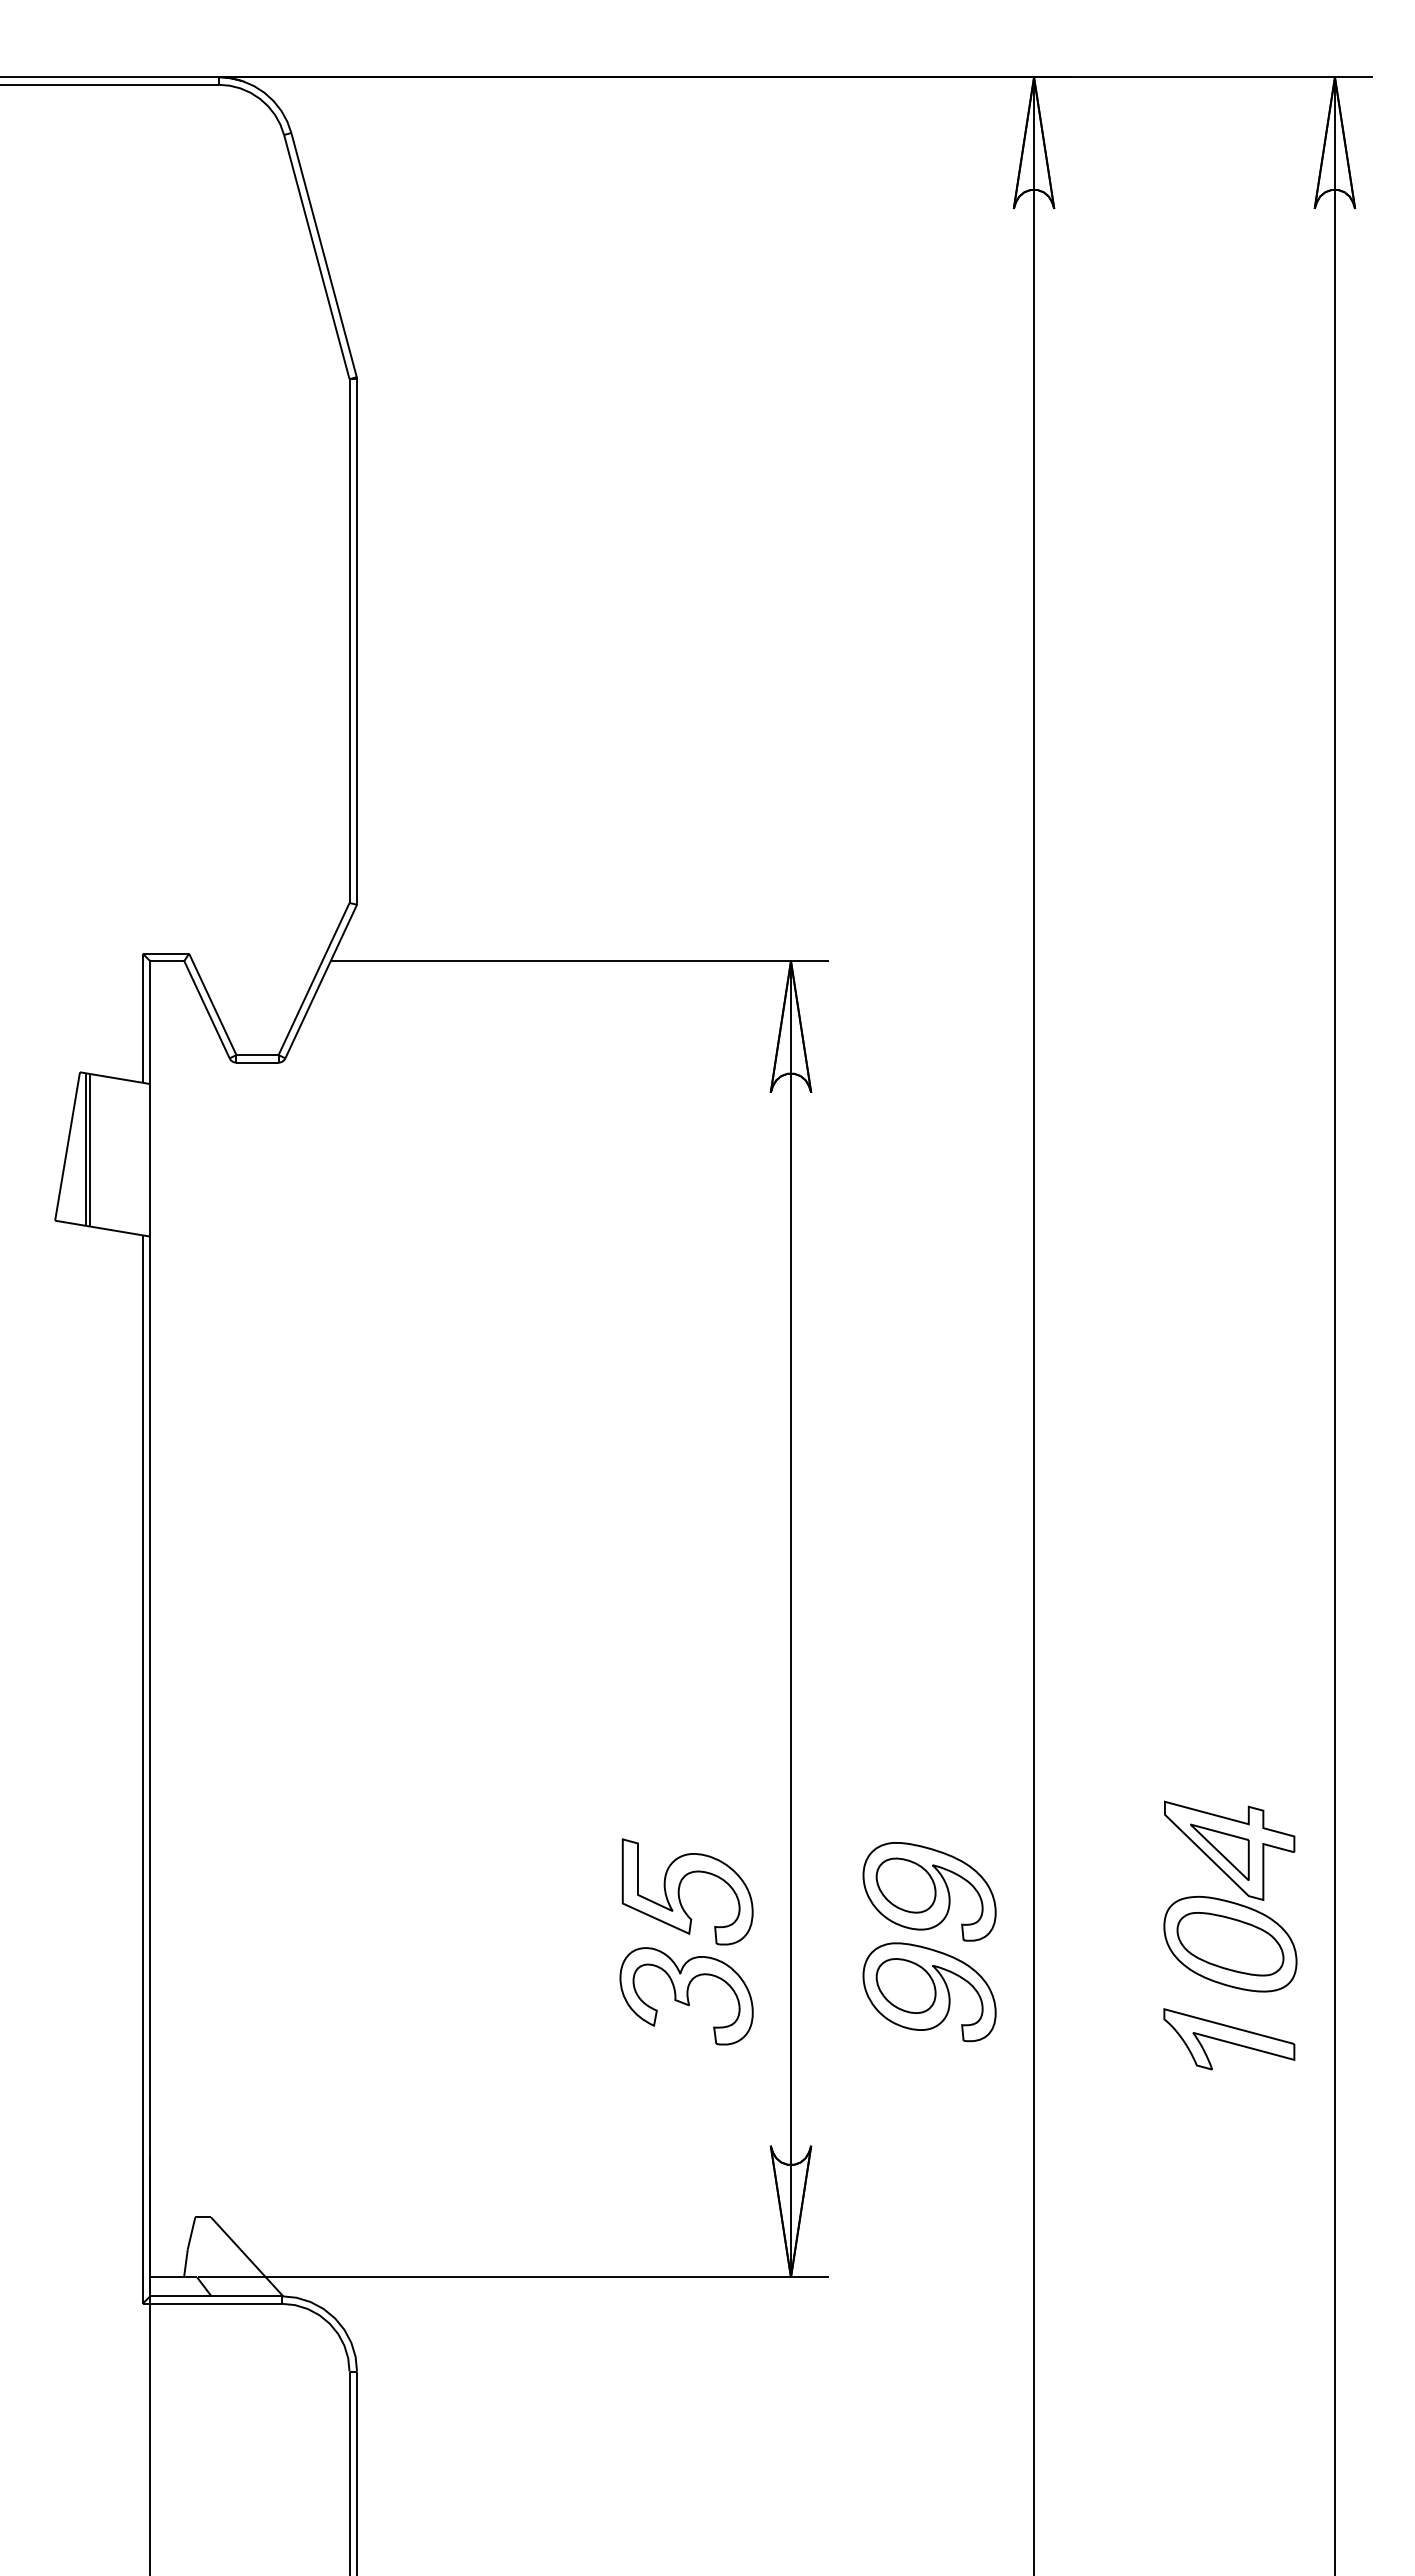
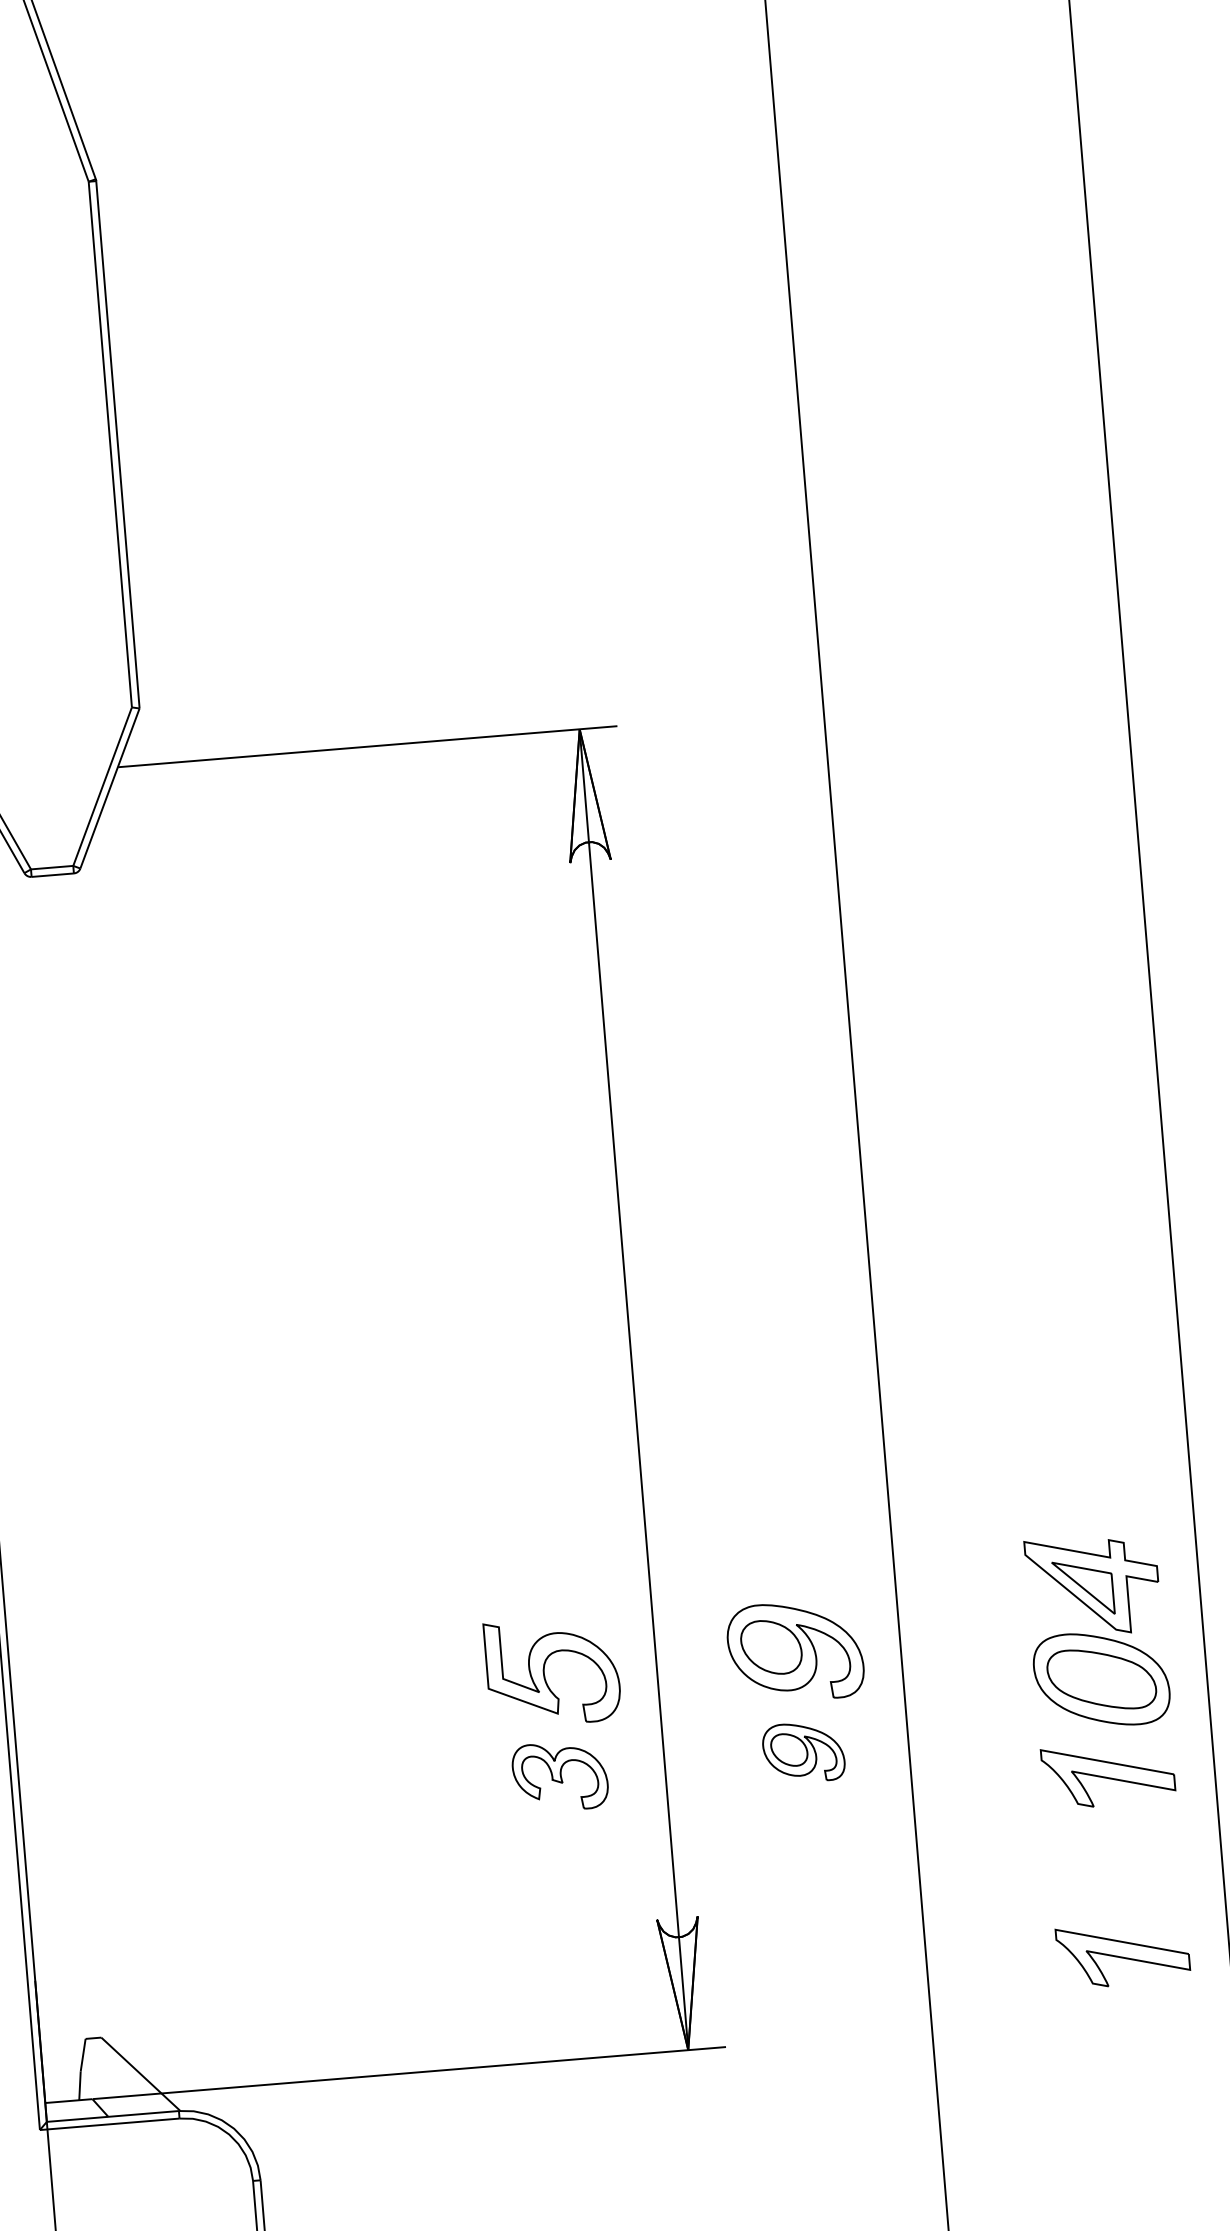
part: (929, 1992) -> (803, 1752), size x0.6
part: (686, 1996) -> (560, 1776), size x0.7
part: (1229, 2218) -> (1123, 1954), added

